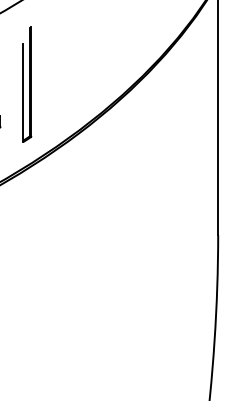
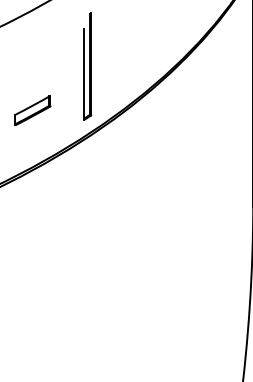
part: (27, 84) -> (87, 66), moved

